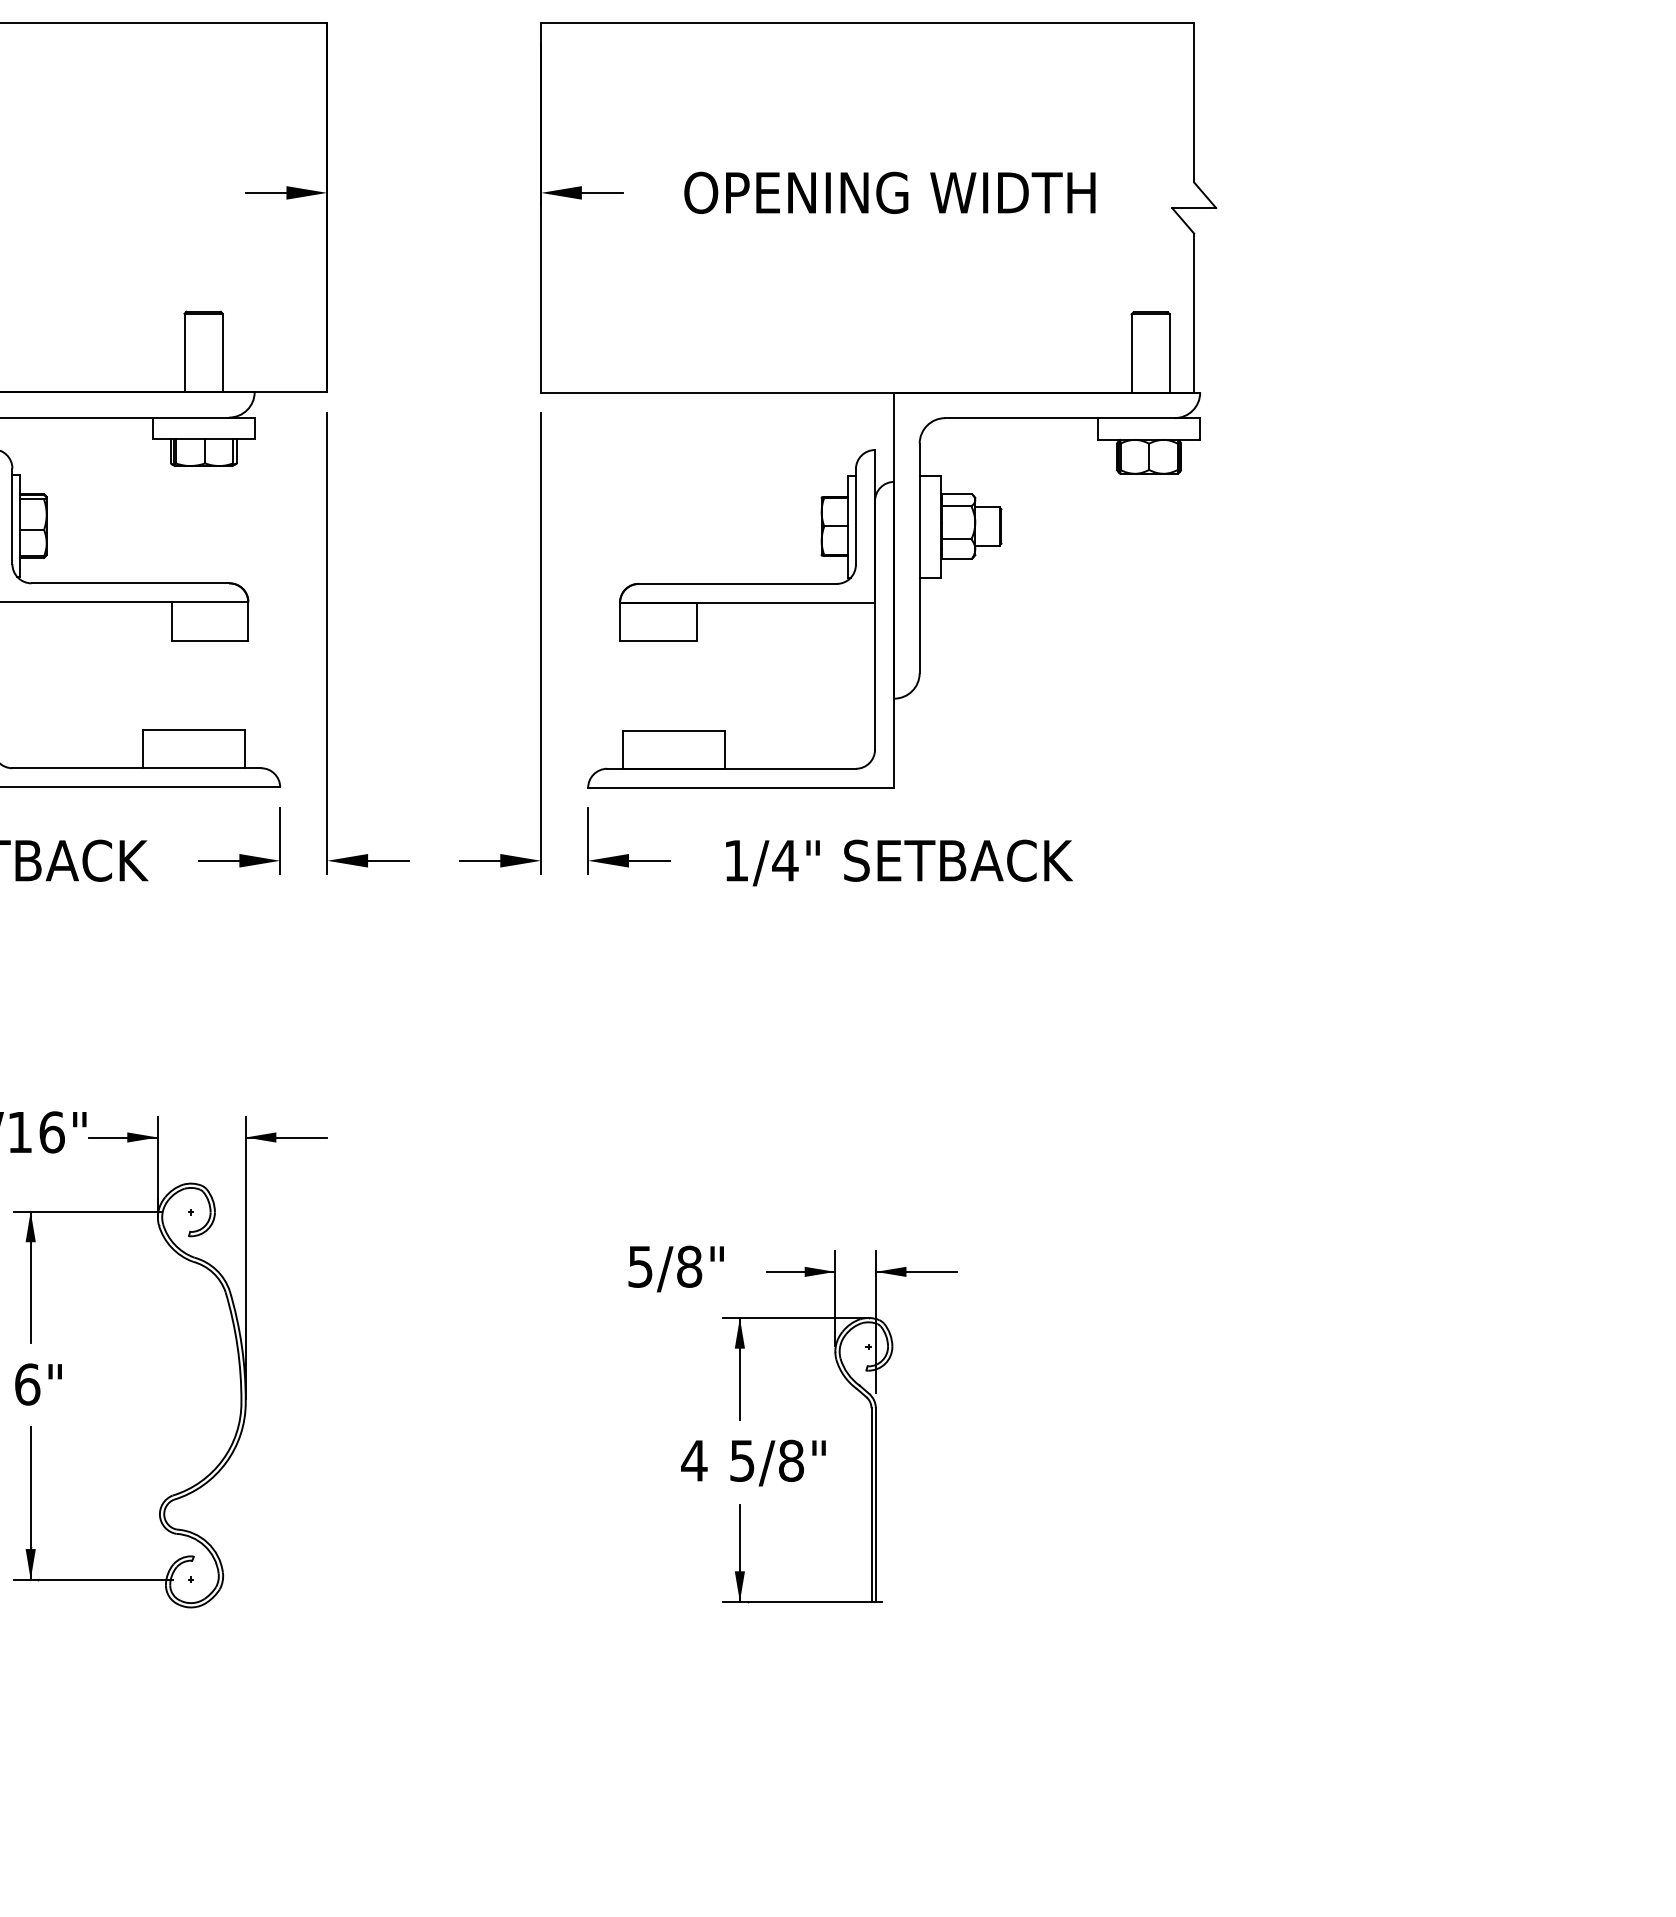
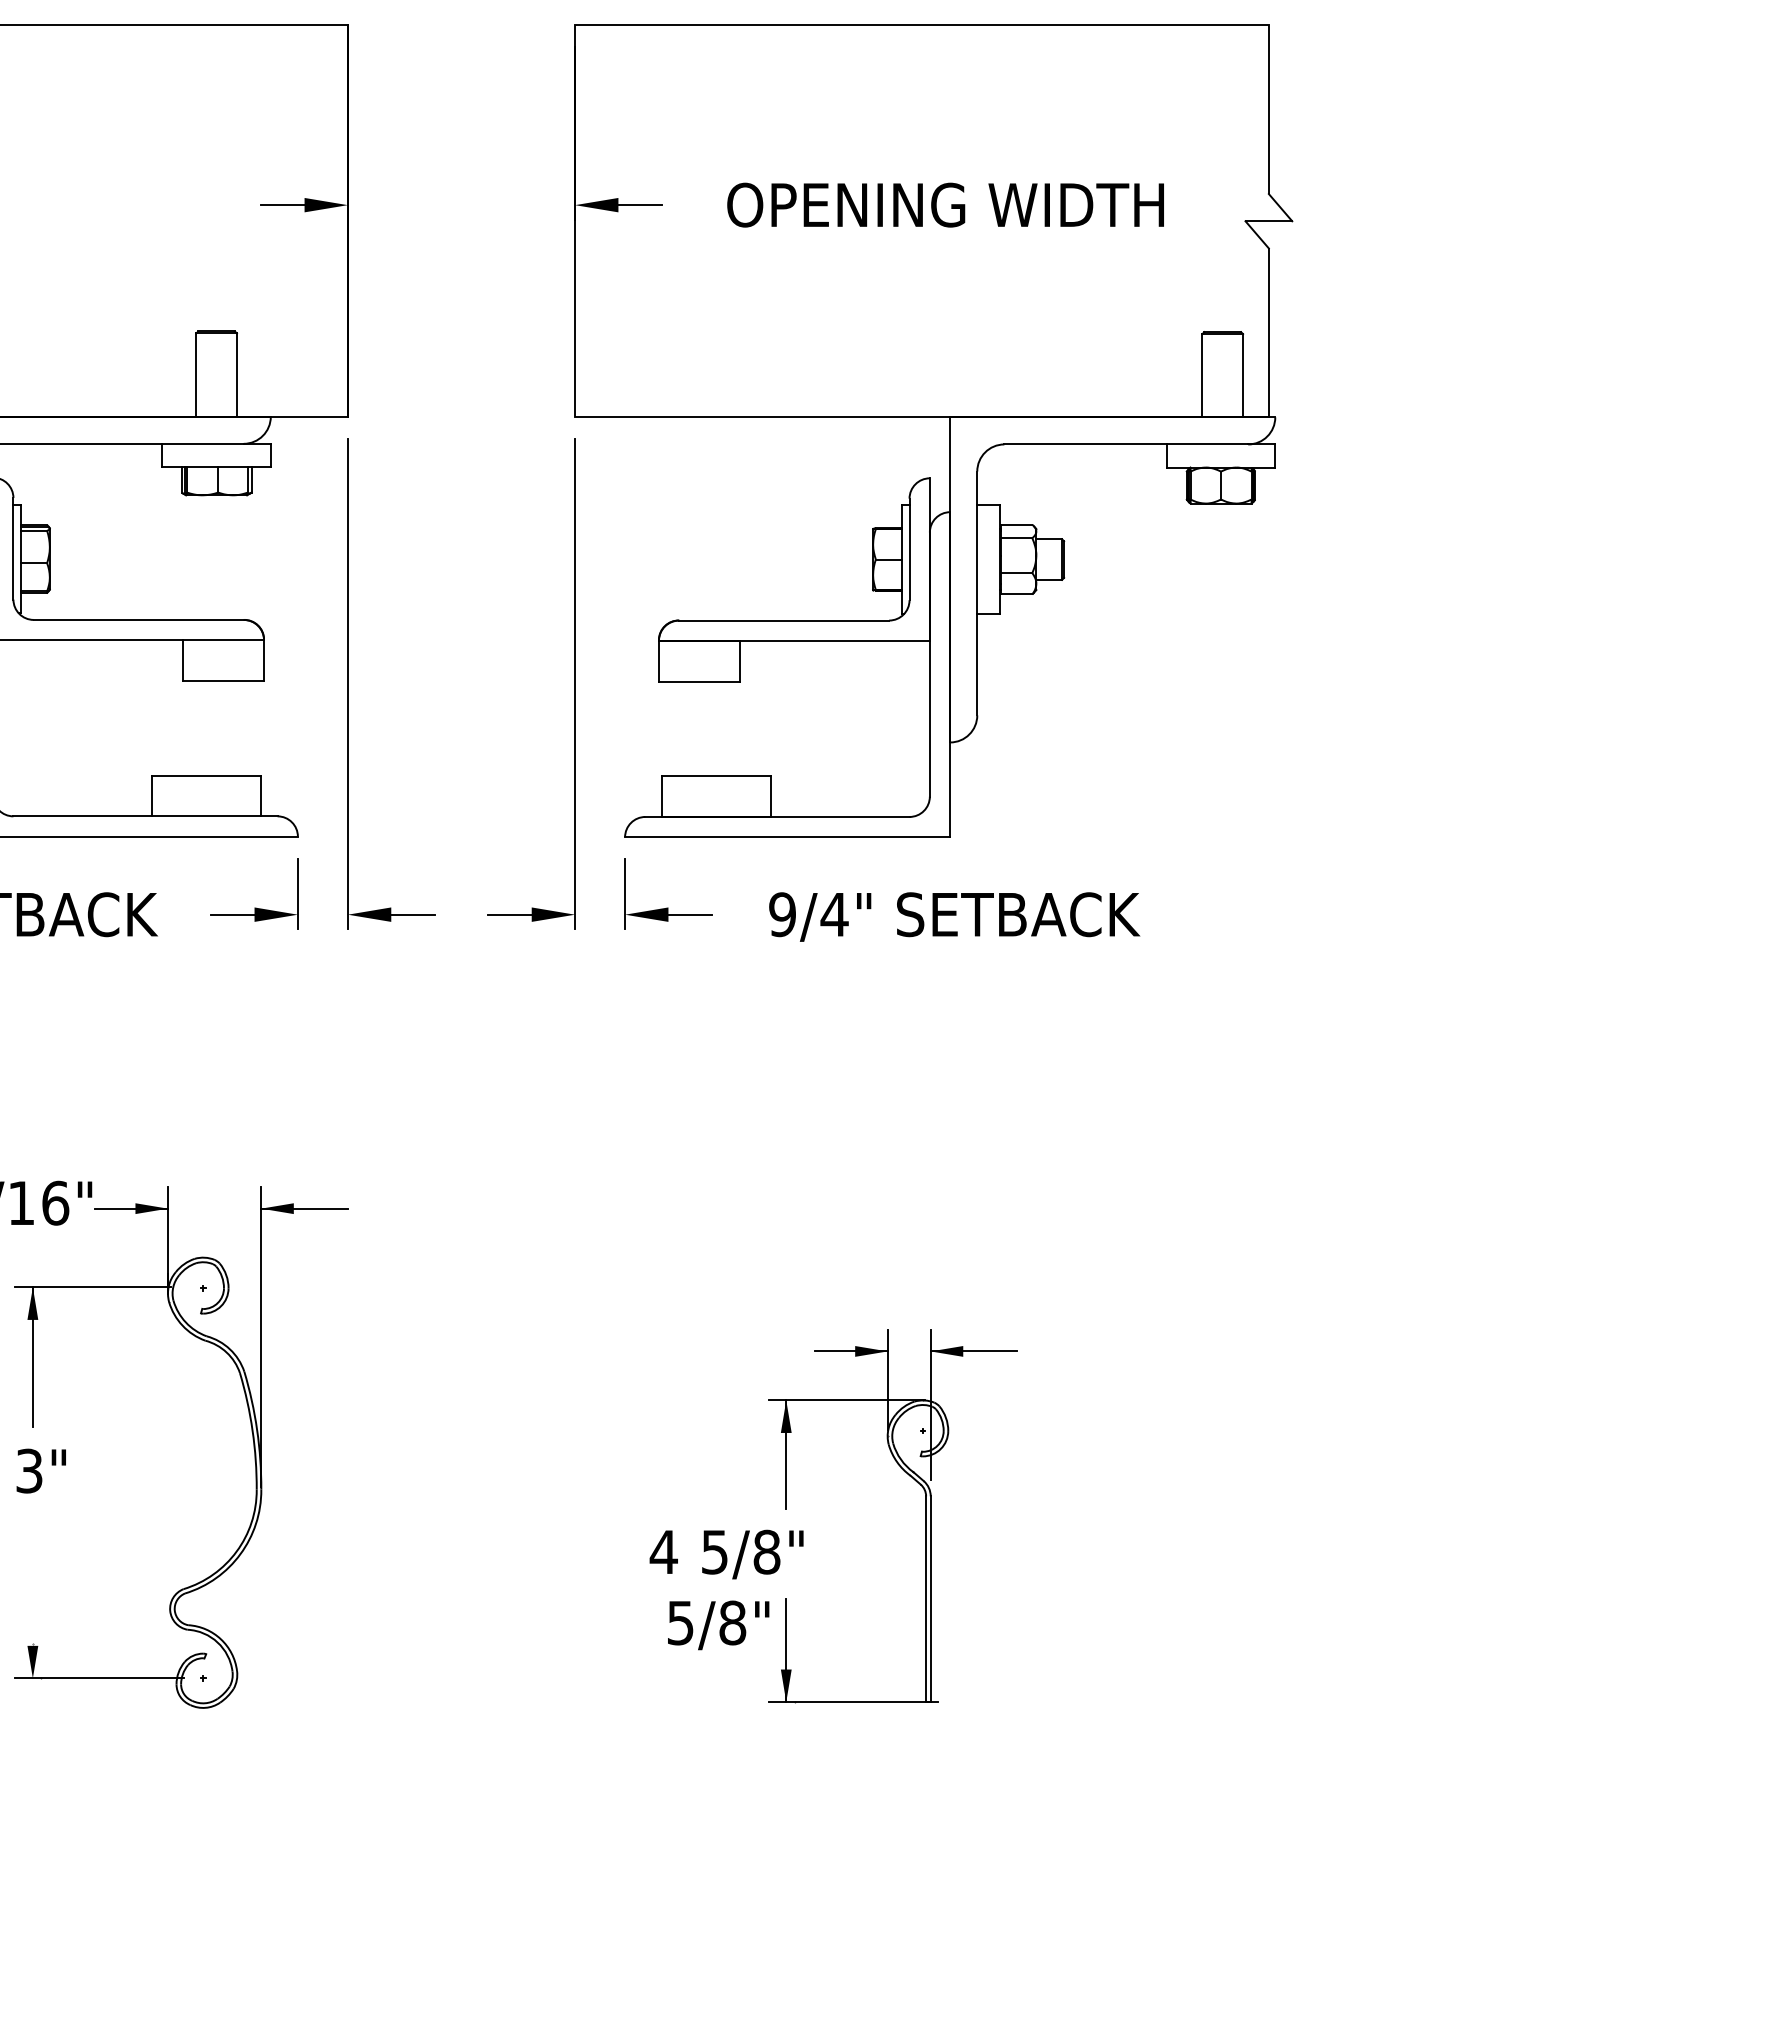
text: (736, 860) -> (782, 914), 1/4" -> 9/4"
text: (676, 1269) -> (718, 1625), moved
text: (27, 1383) -> (29, 1470), 6" -> 3"
text: (753, 1463) -> (726, 1554), moved
line: (30, 1503) -> (32, 1597), removed

